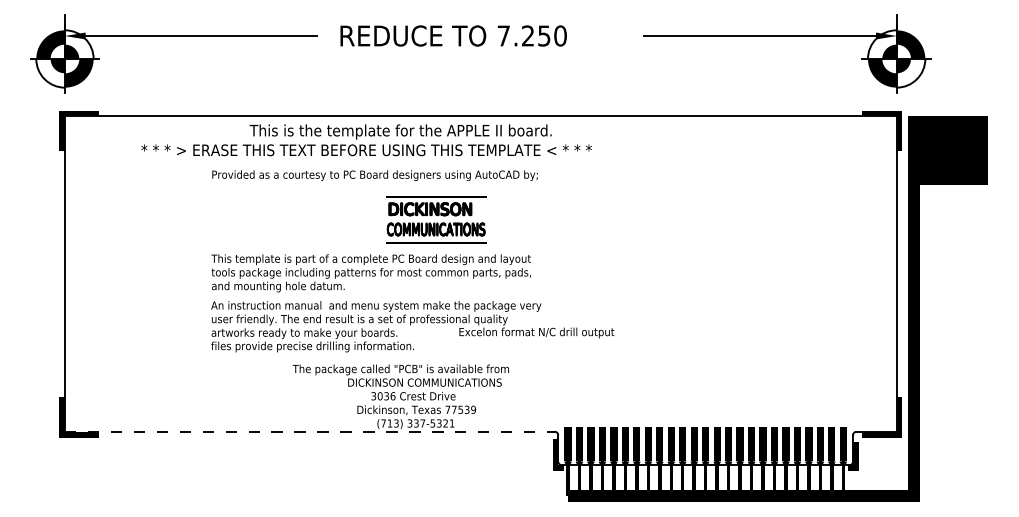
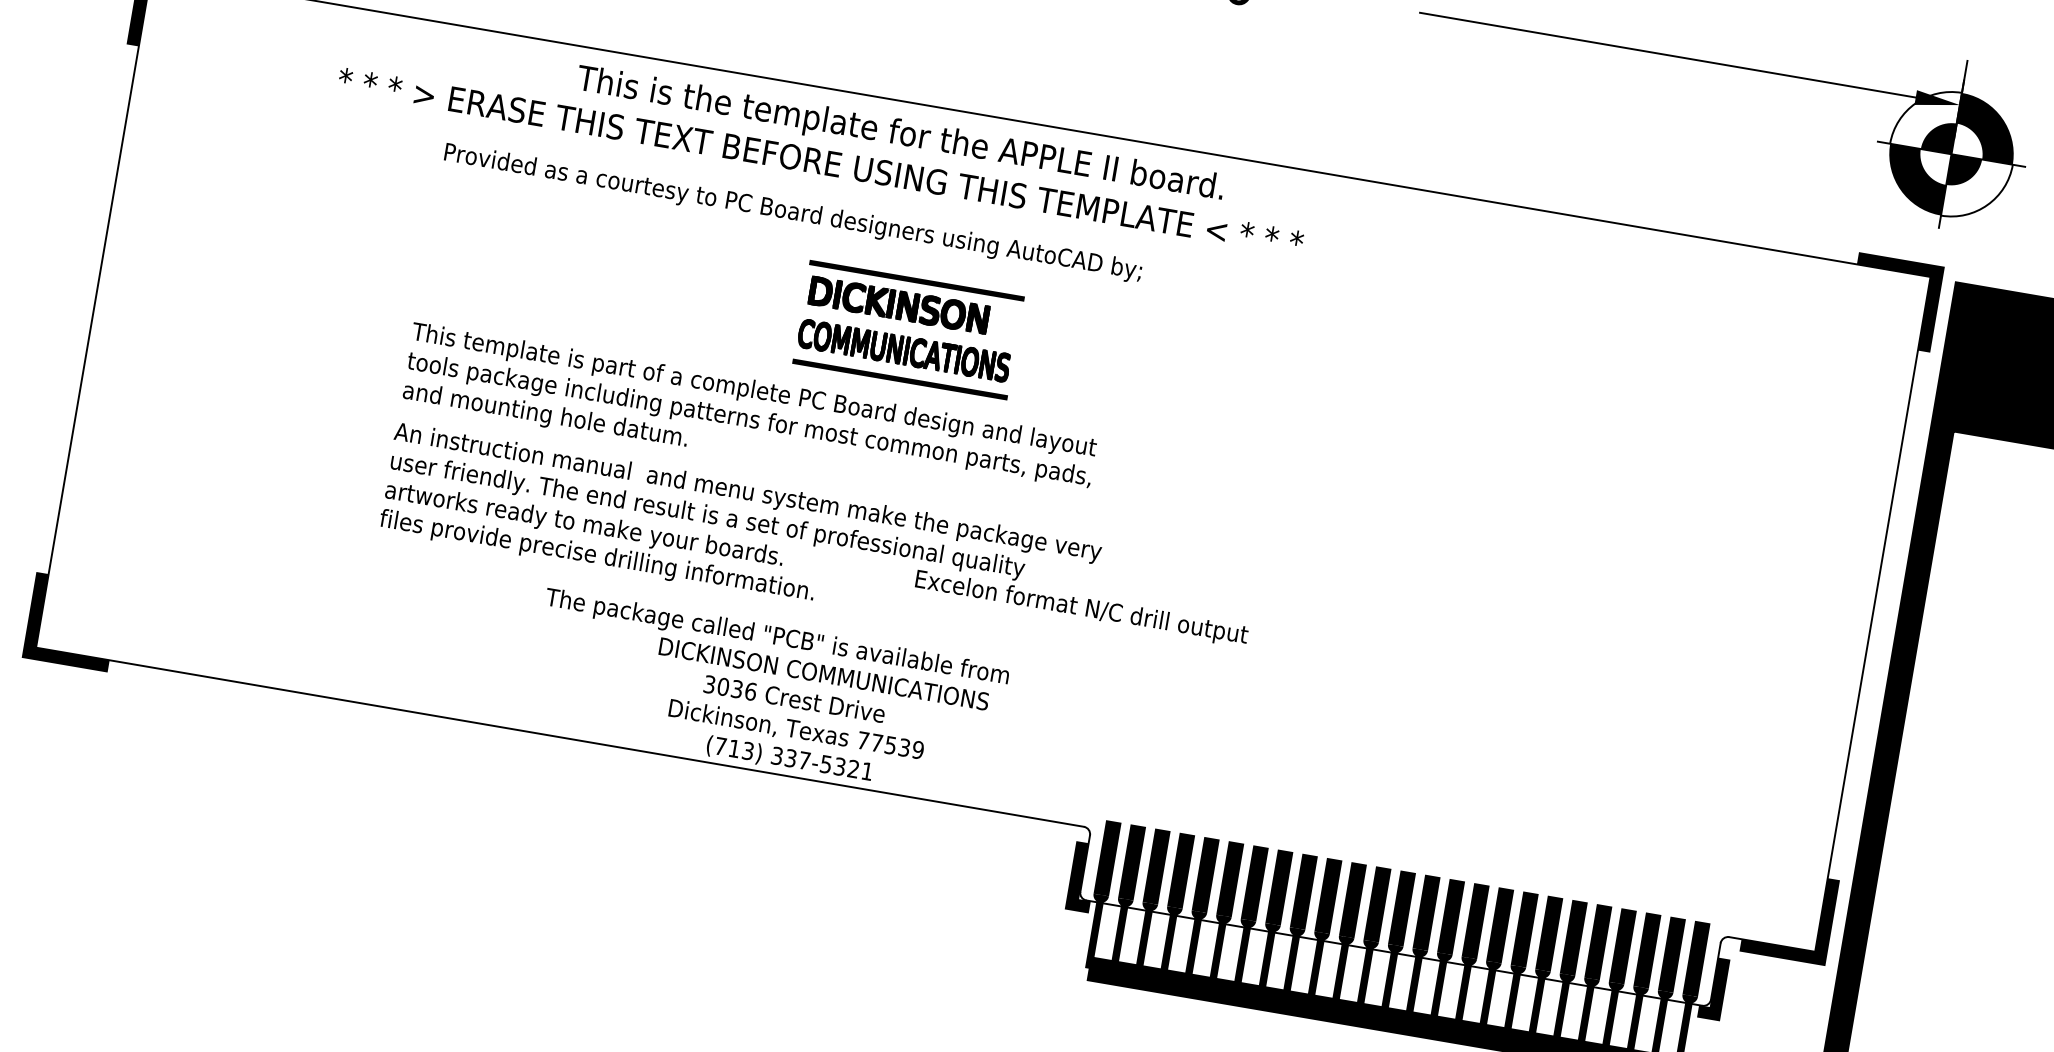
text: (366, 140) -> (823, 140), moved
line: (309, 431) -> (559, 736), dashed -> solid

